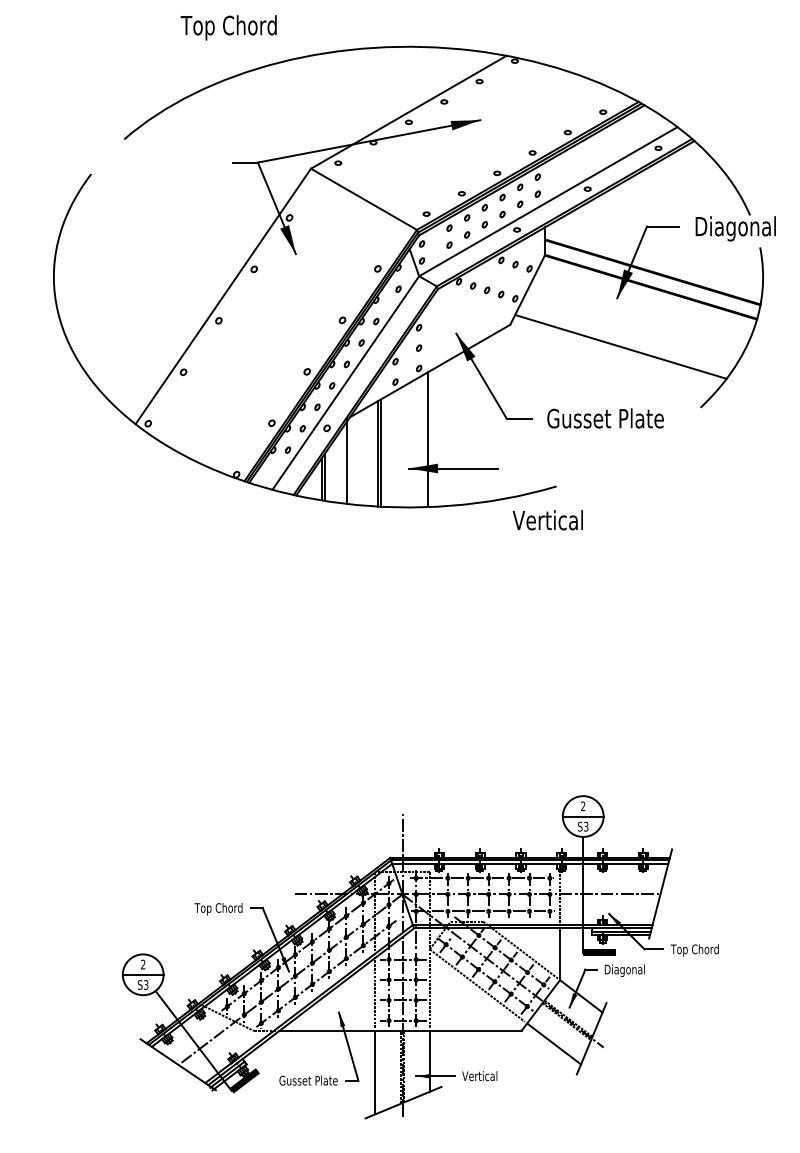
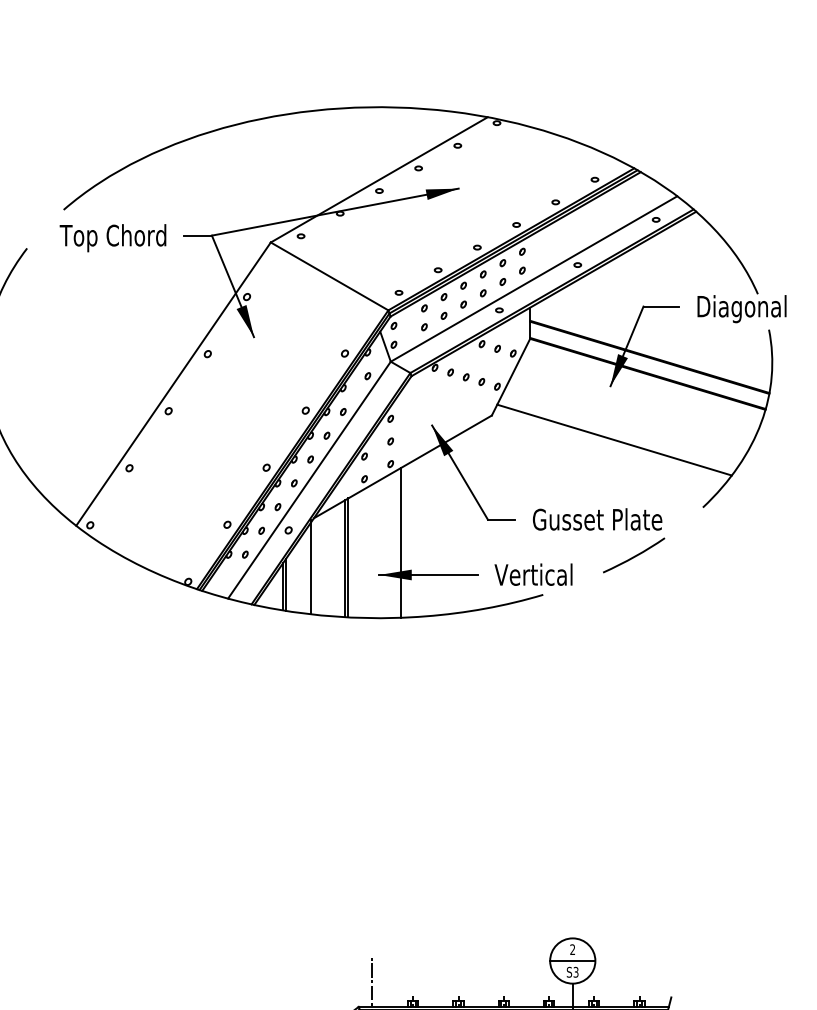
text: (228, 27) -> (112, 237), moved
curve: (639, 450) -> (635, 555), added
text: (547, 520) -> (533, 574), moved

